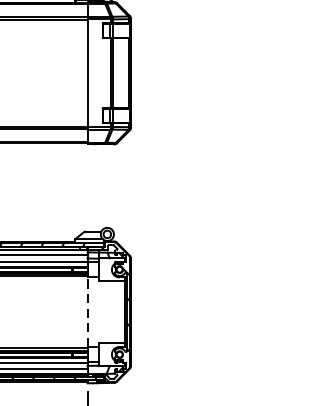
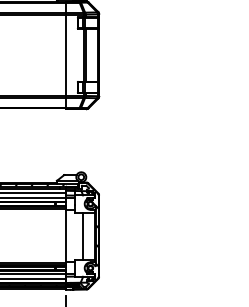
line: (87, 311) -> (66, 235), dashed -> solid
line: (110, 311) -> (83, 235), added

